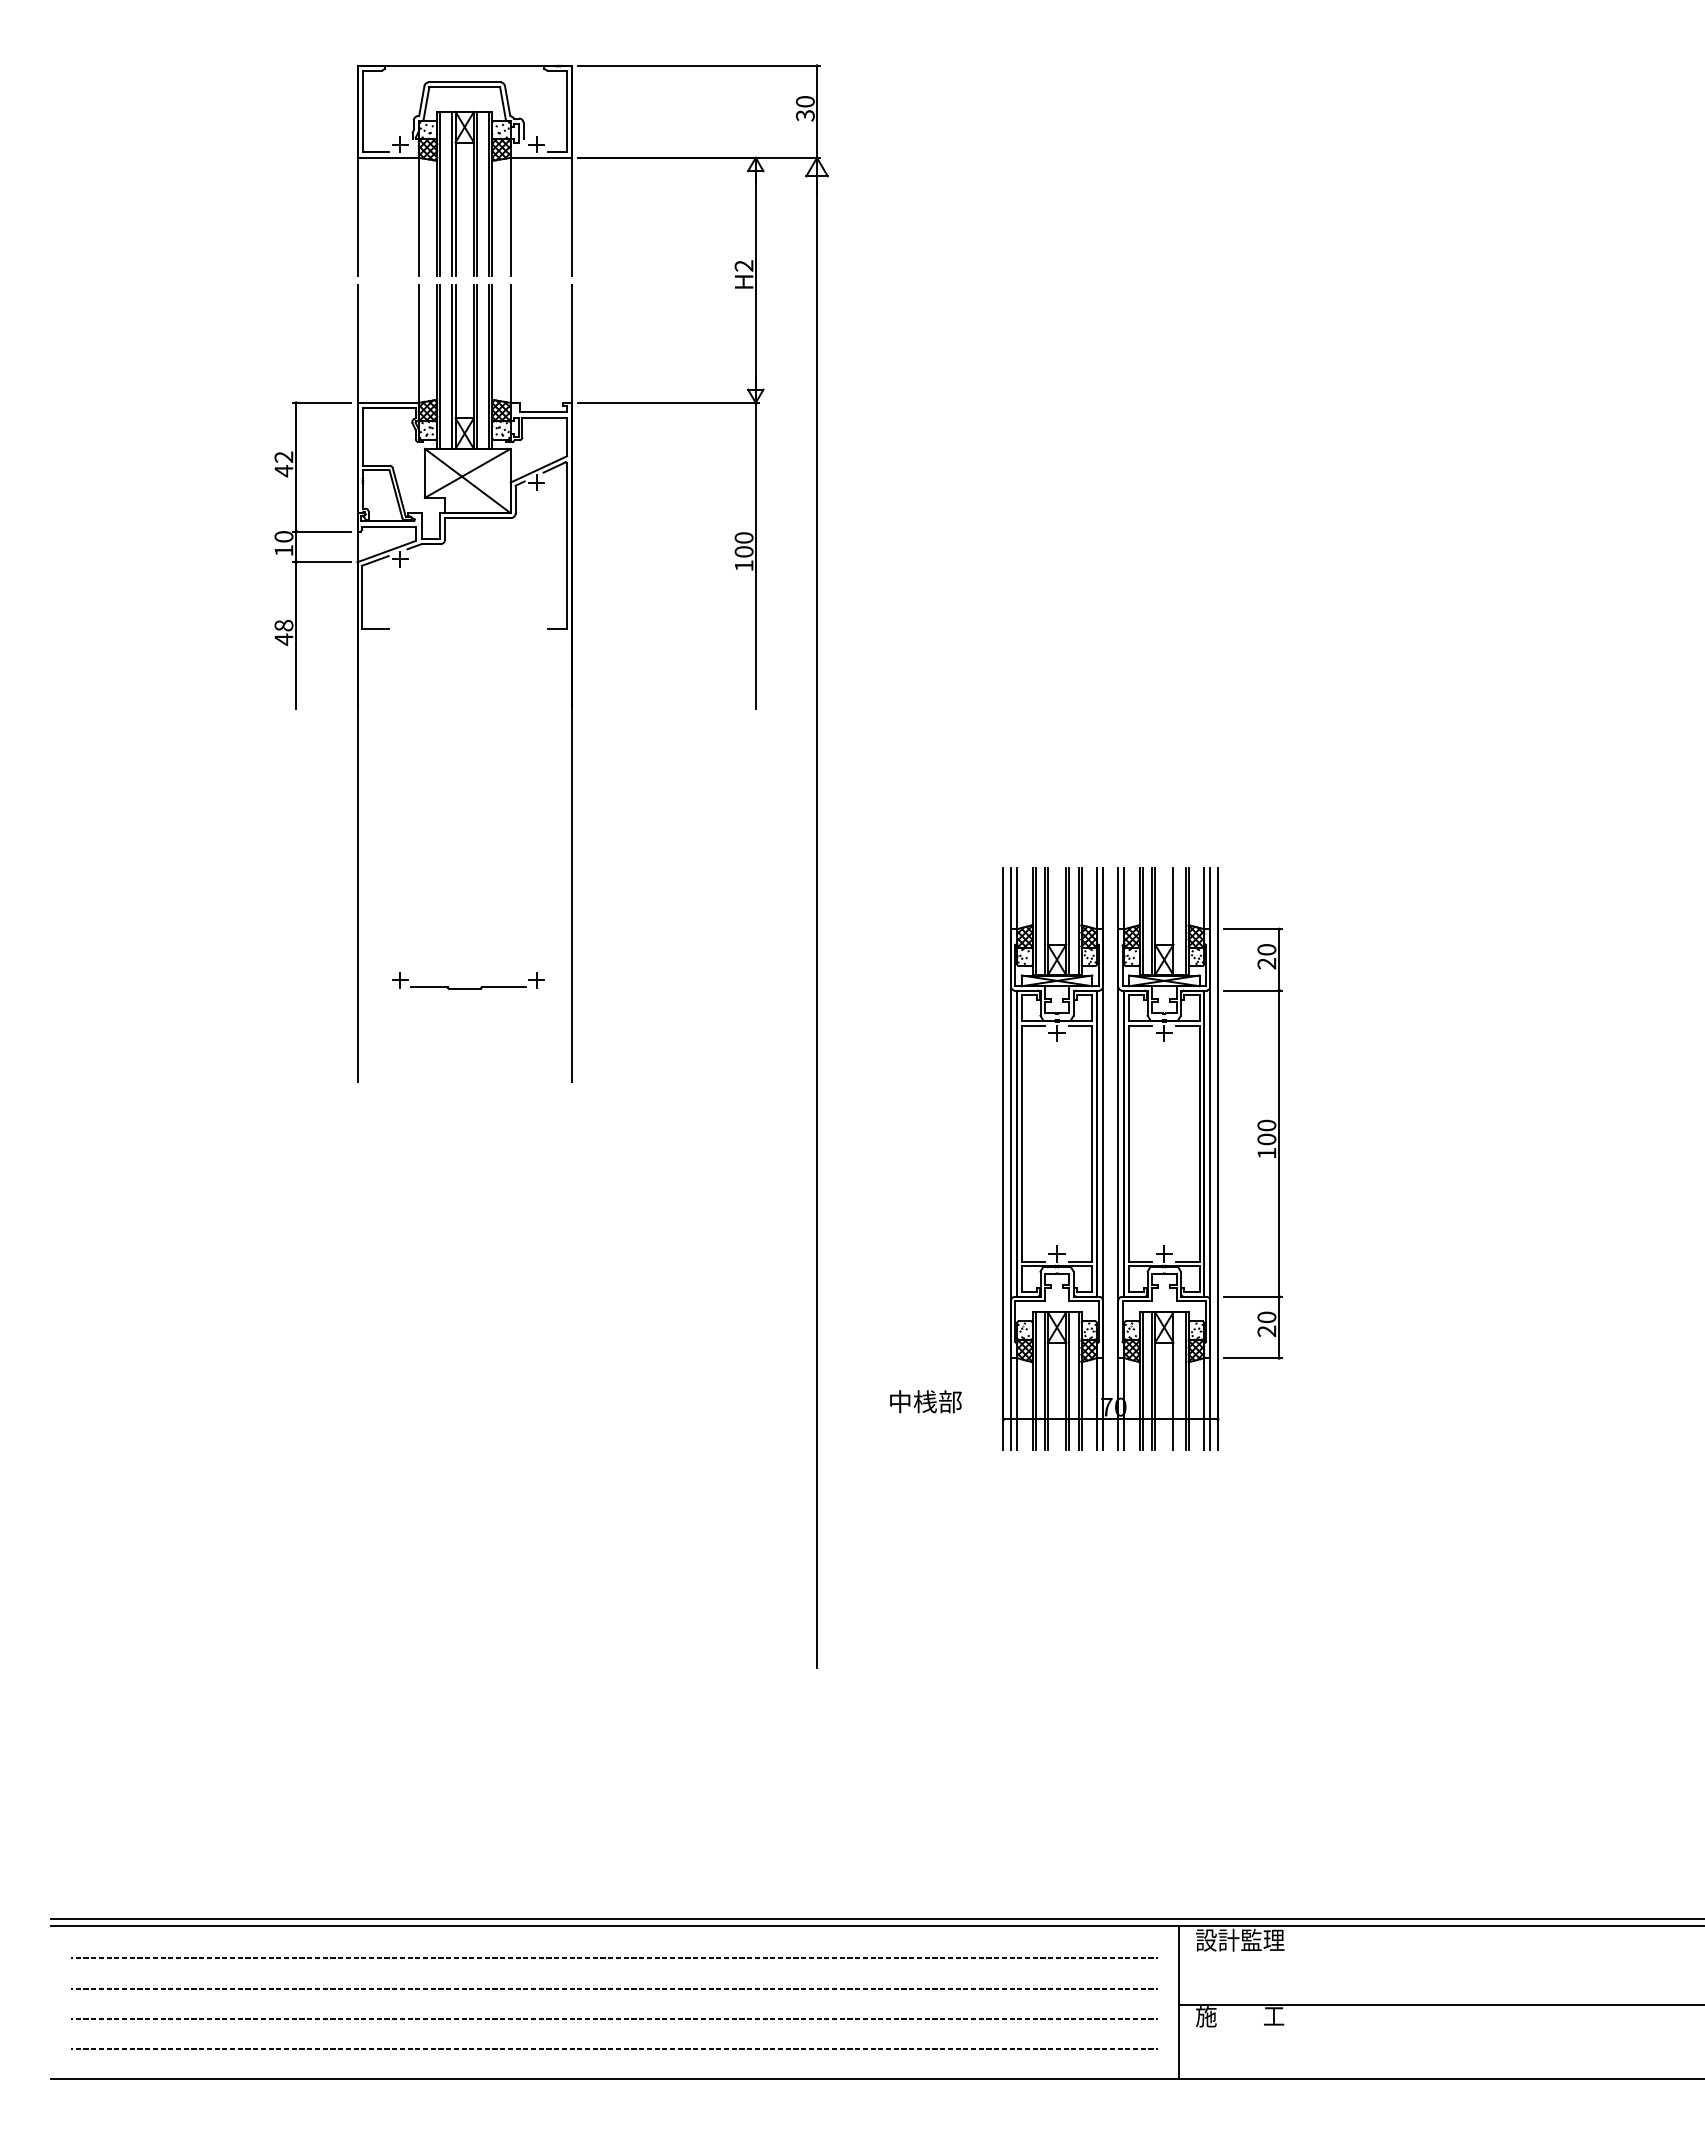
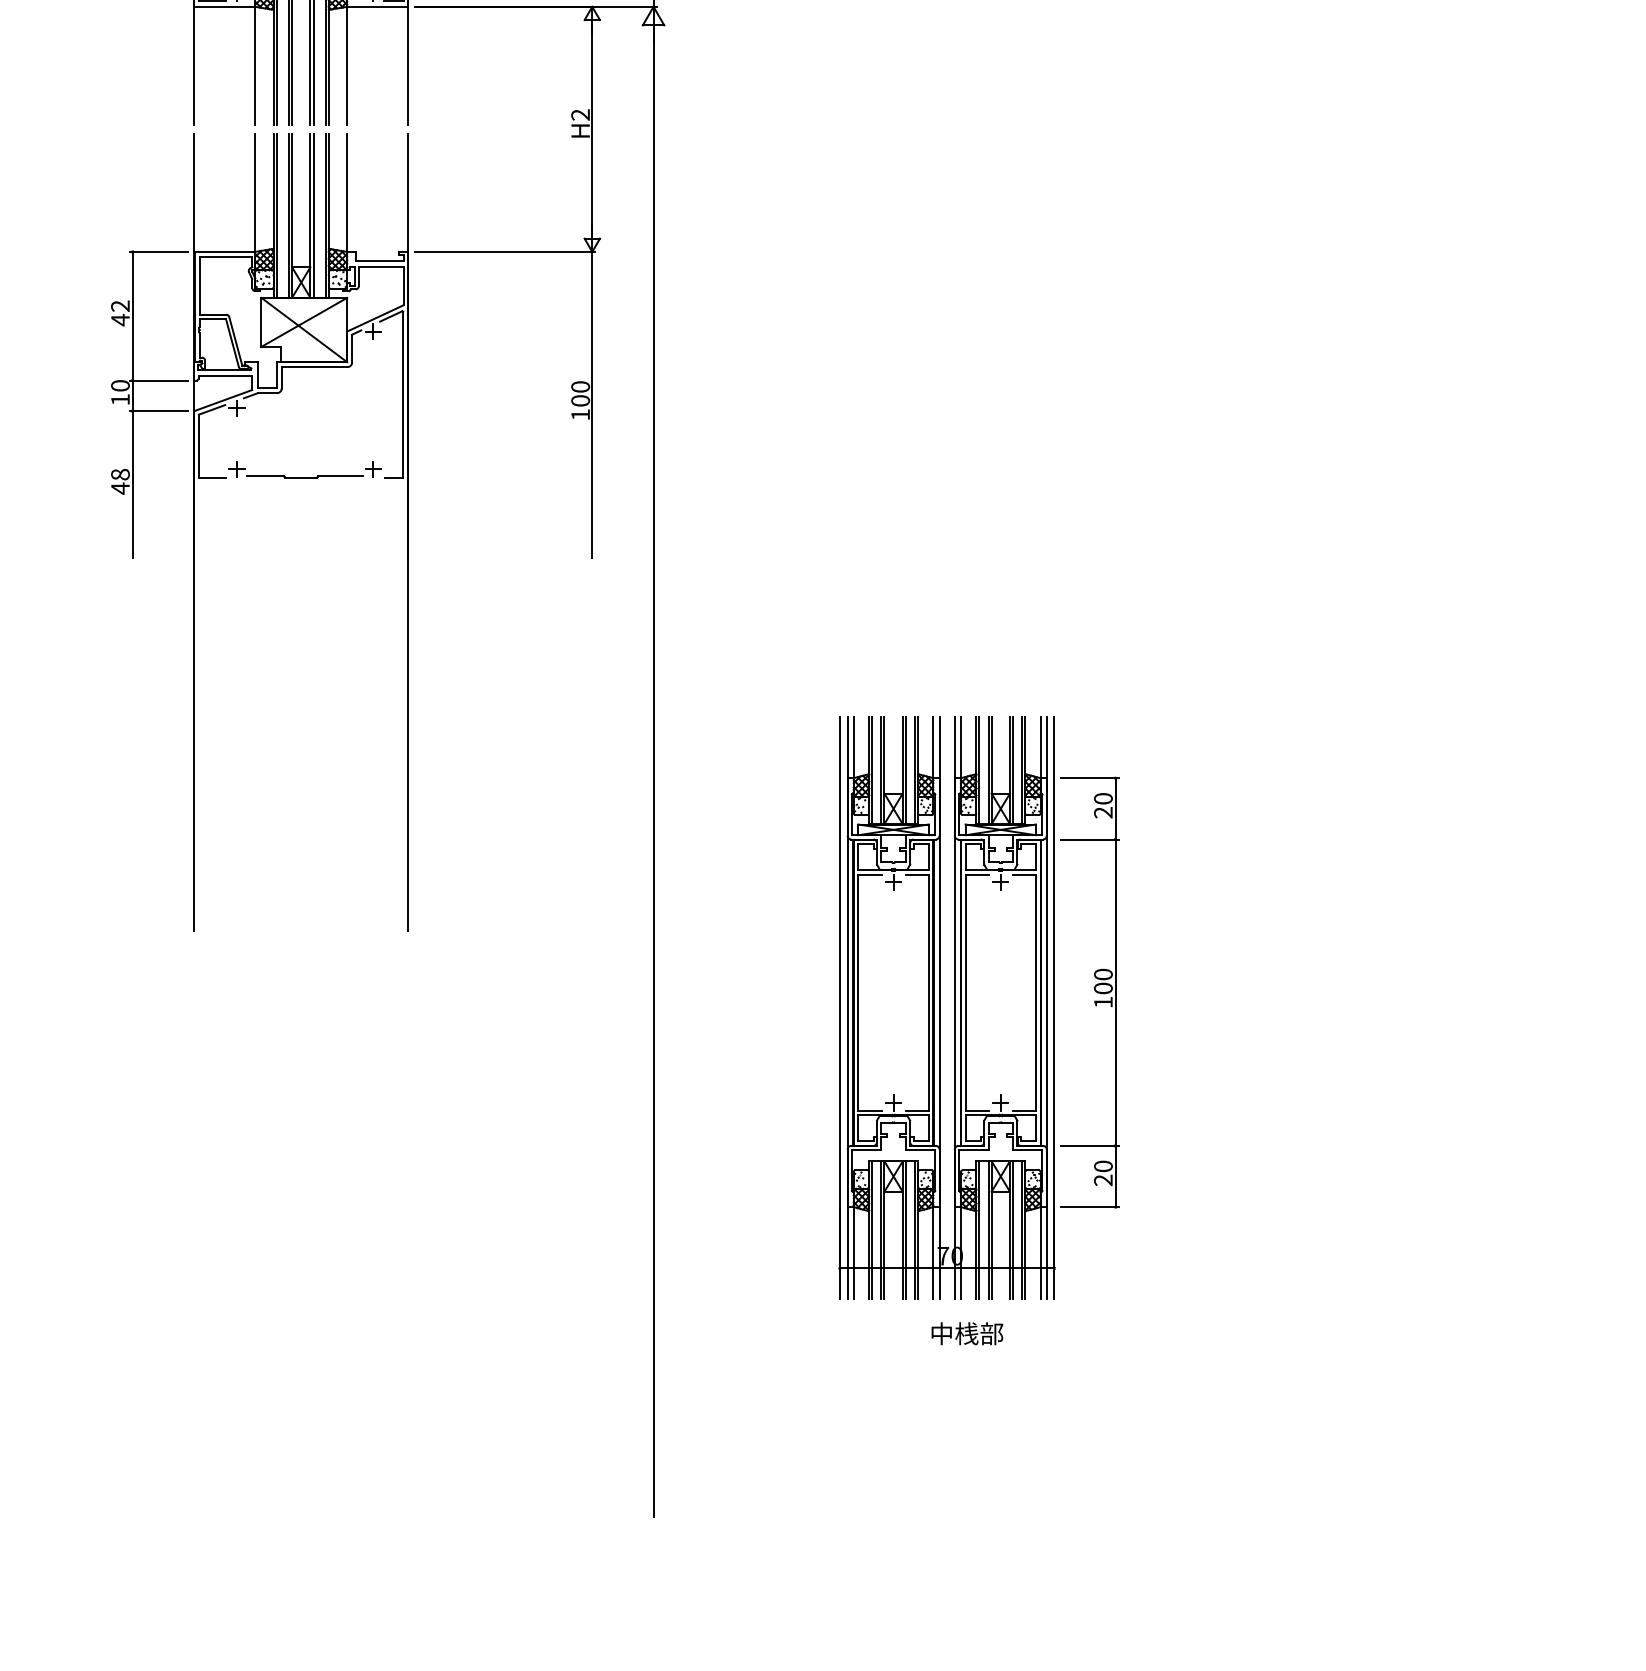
line: (1176, 921) -> (1013, 770), added
part: (468, 988) -> (305, 477), moved
line: (1176, 1381) -> (1013, 1230), added
text: (925, 1401) -> (967, 1333), moved

